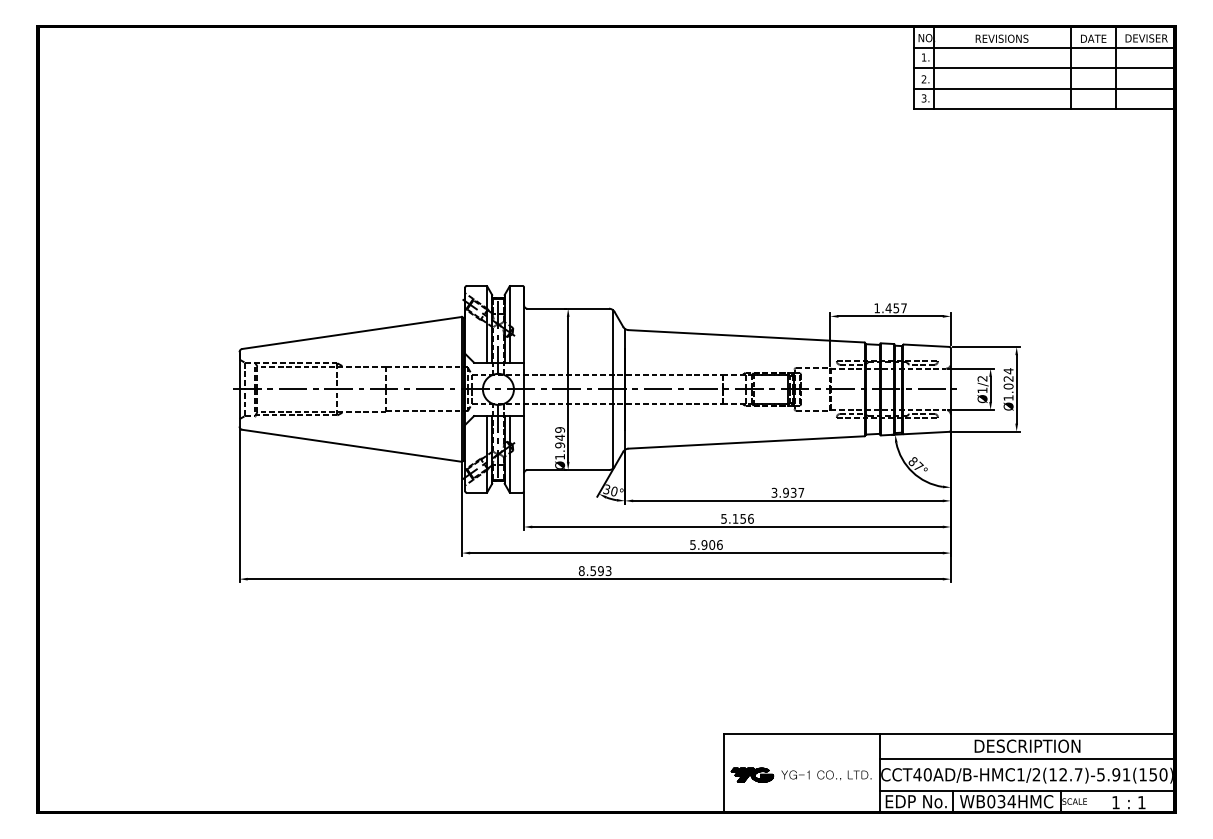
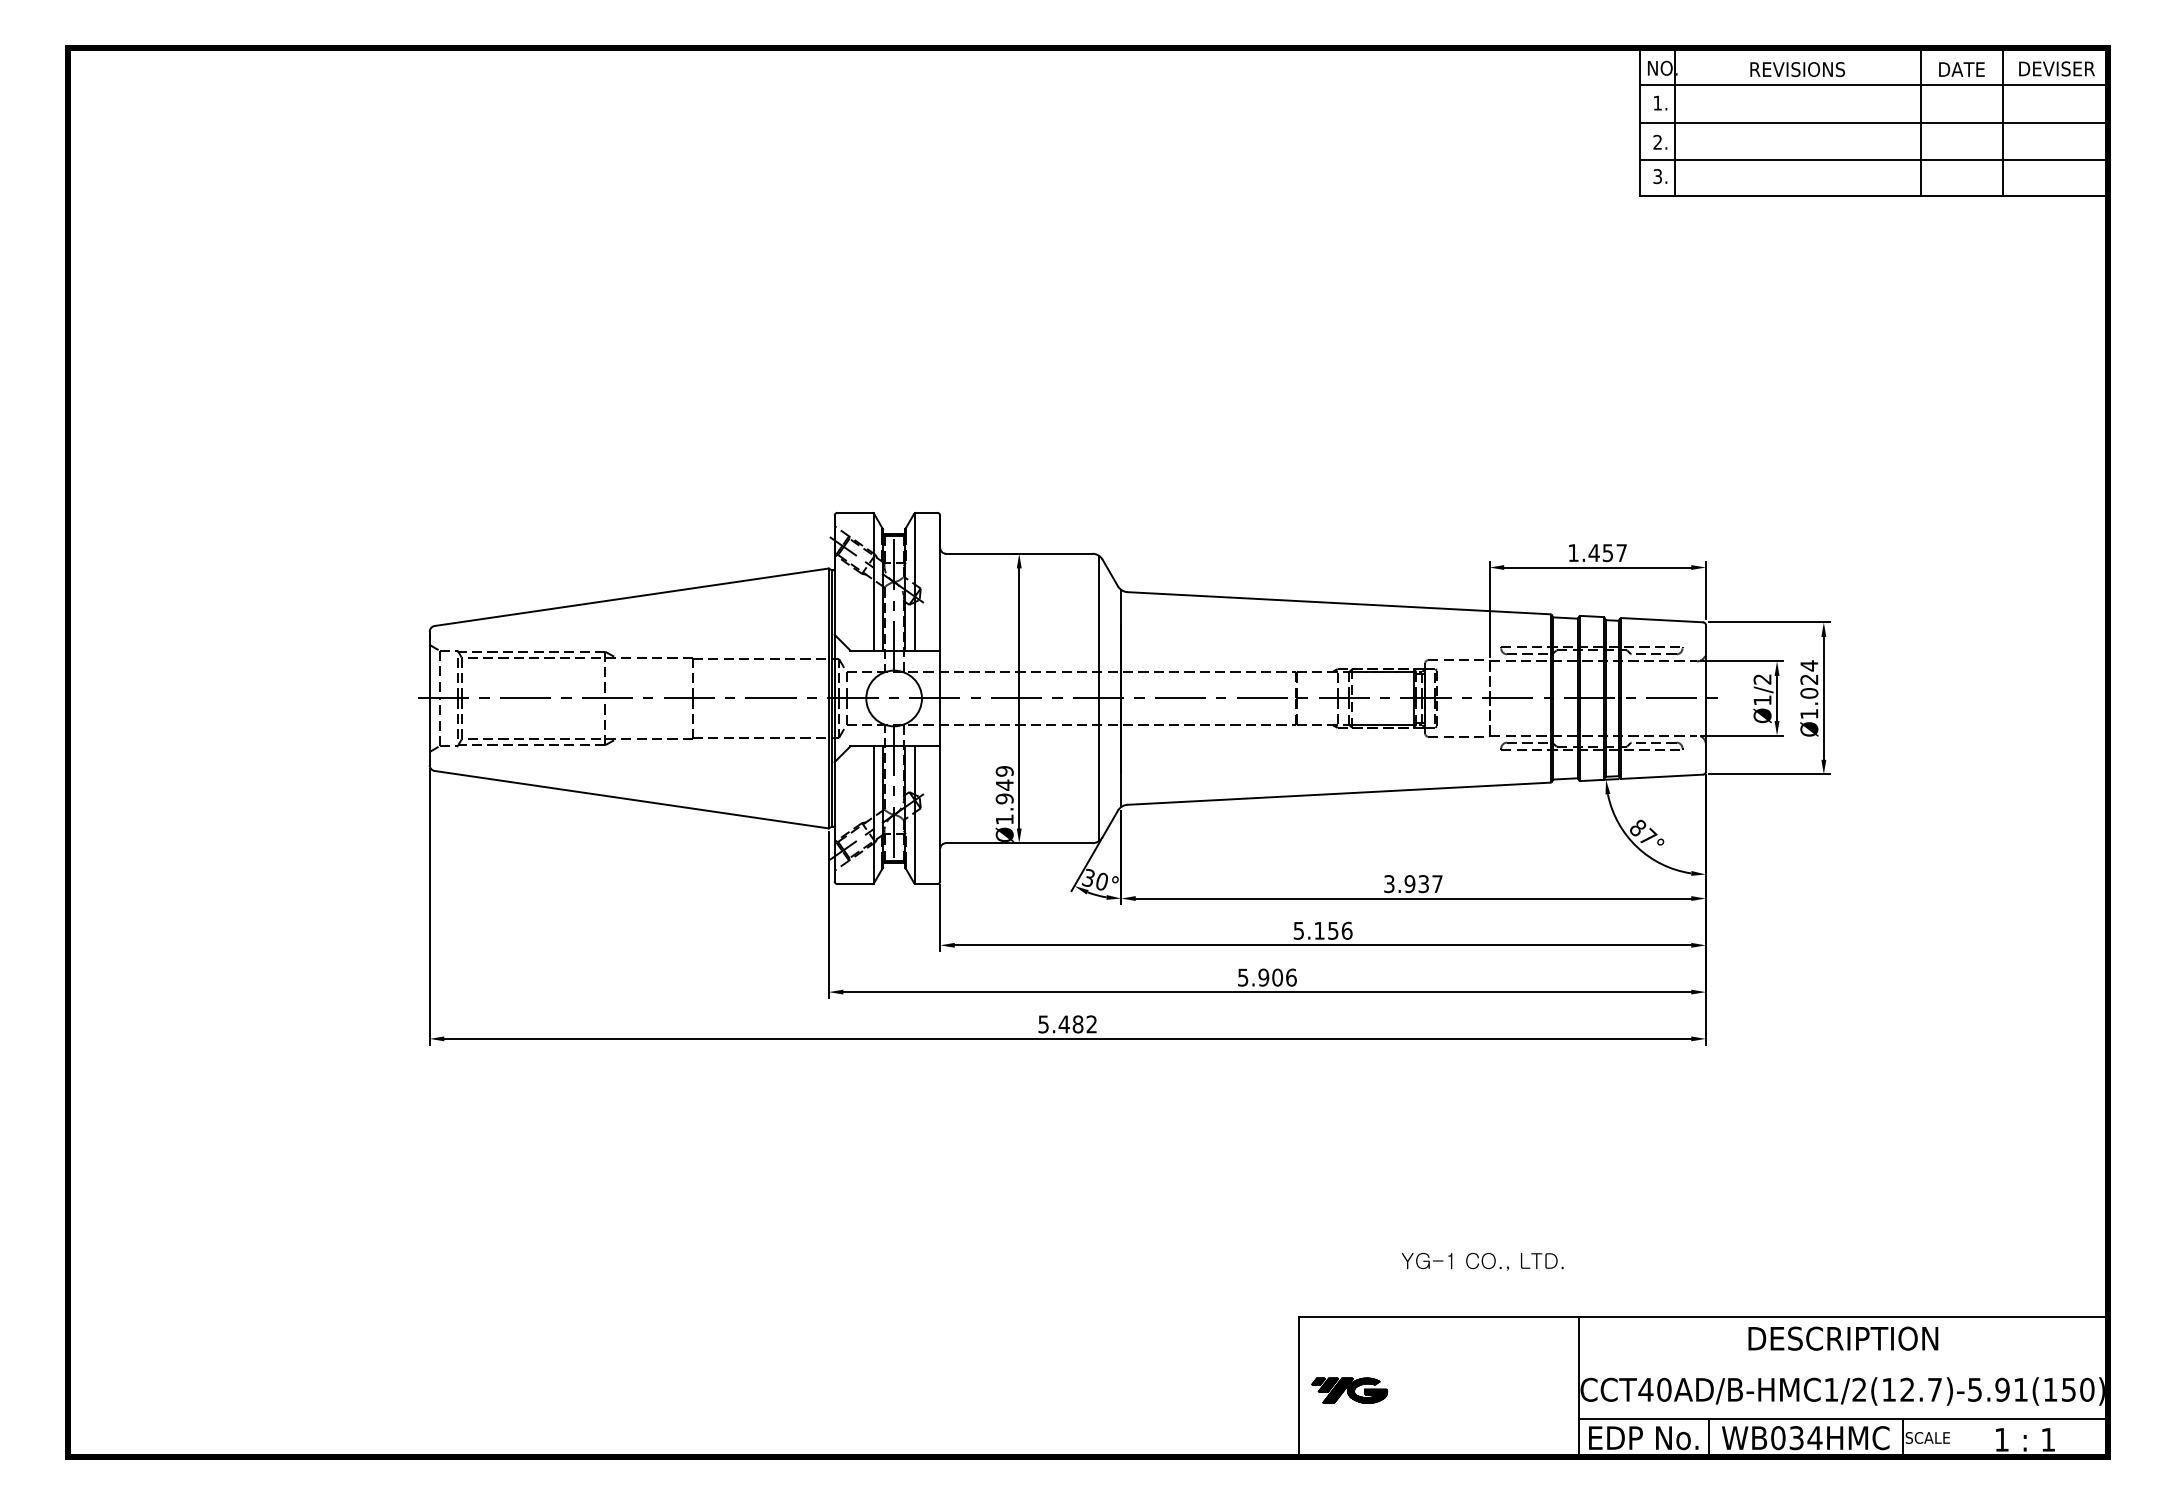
text: (594, 571) -> (1066, 1025), 8.593 -> 5.482
line: (1027, 758) -> (1843, 1360), removed
text: (826, 775) -> (1482, 1261), moved

